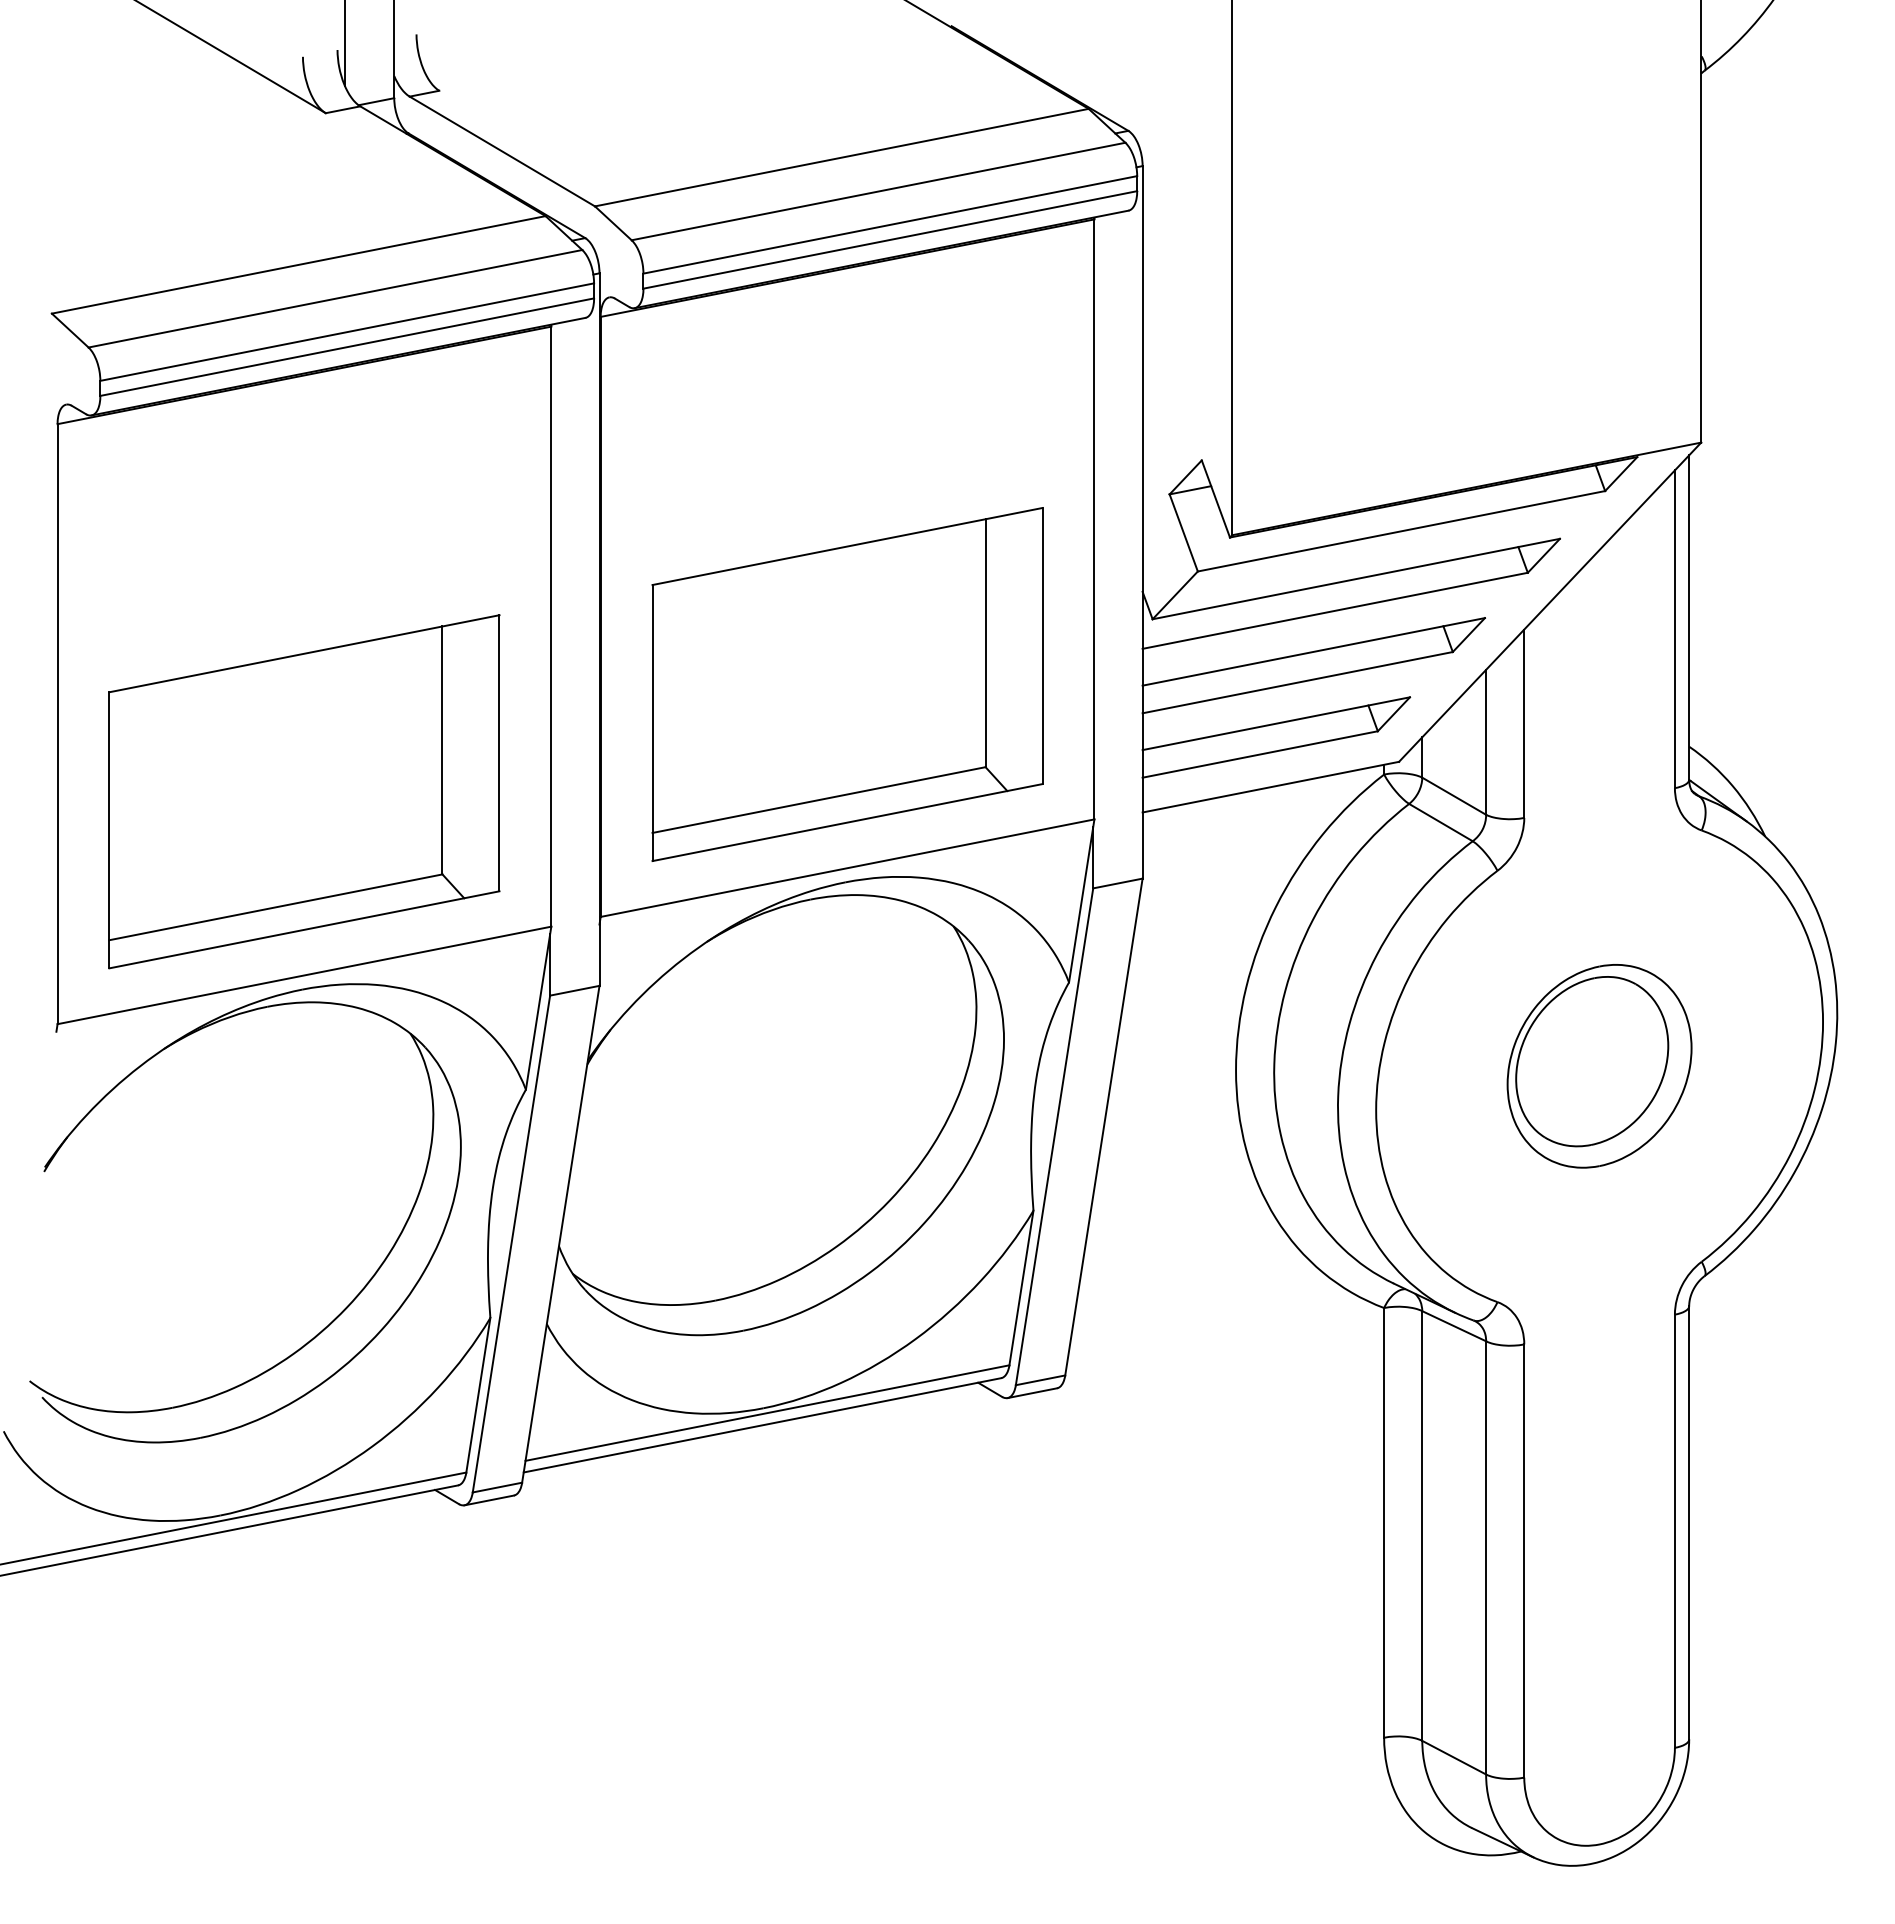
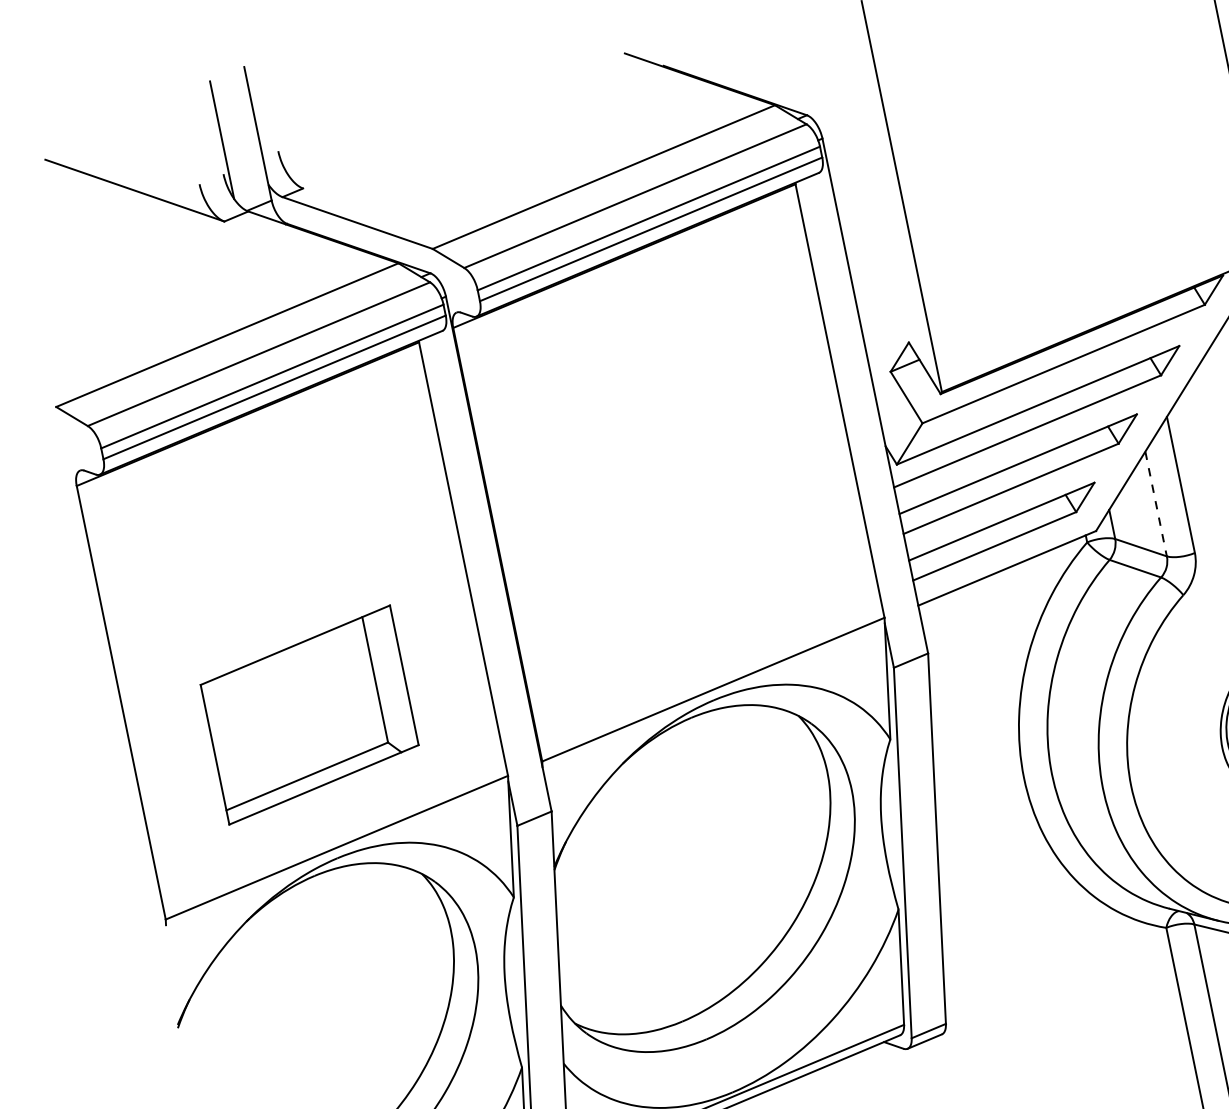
part: (847, 684) -> (686, 556), removed
line: (1486, 742) -> (1156, 504), solid -> dashed
part: (304, 791) -> (309, 714), size x0.7

